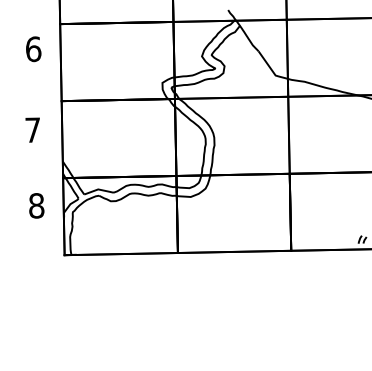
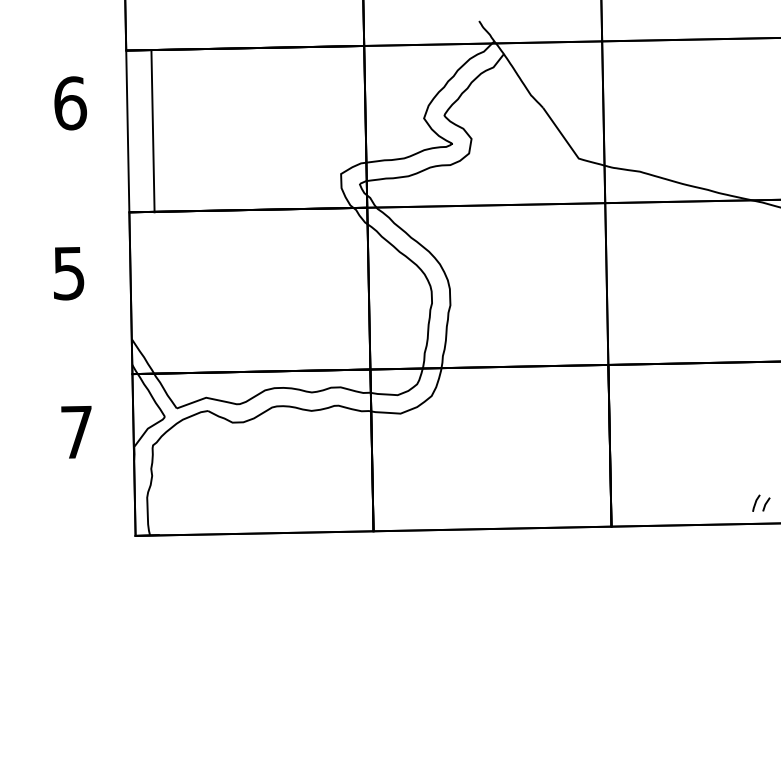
line: (60, 62) -> (152, 131), moved
text: (32, 130) -> (68, 273), 7 -> 5
text: (36, 205) -> (76, 431), 8 -> 7

